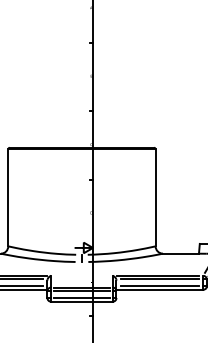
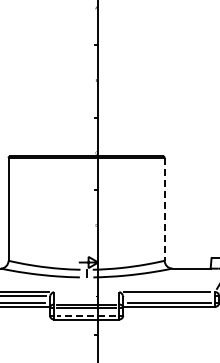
line: (155, 197) -> (164, 209), solid -> dashed
line: (159, 279) -> (168, 295), removed
line: (81, 297) -> (86, 315), solid -> dashed

